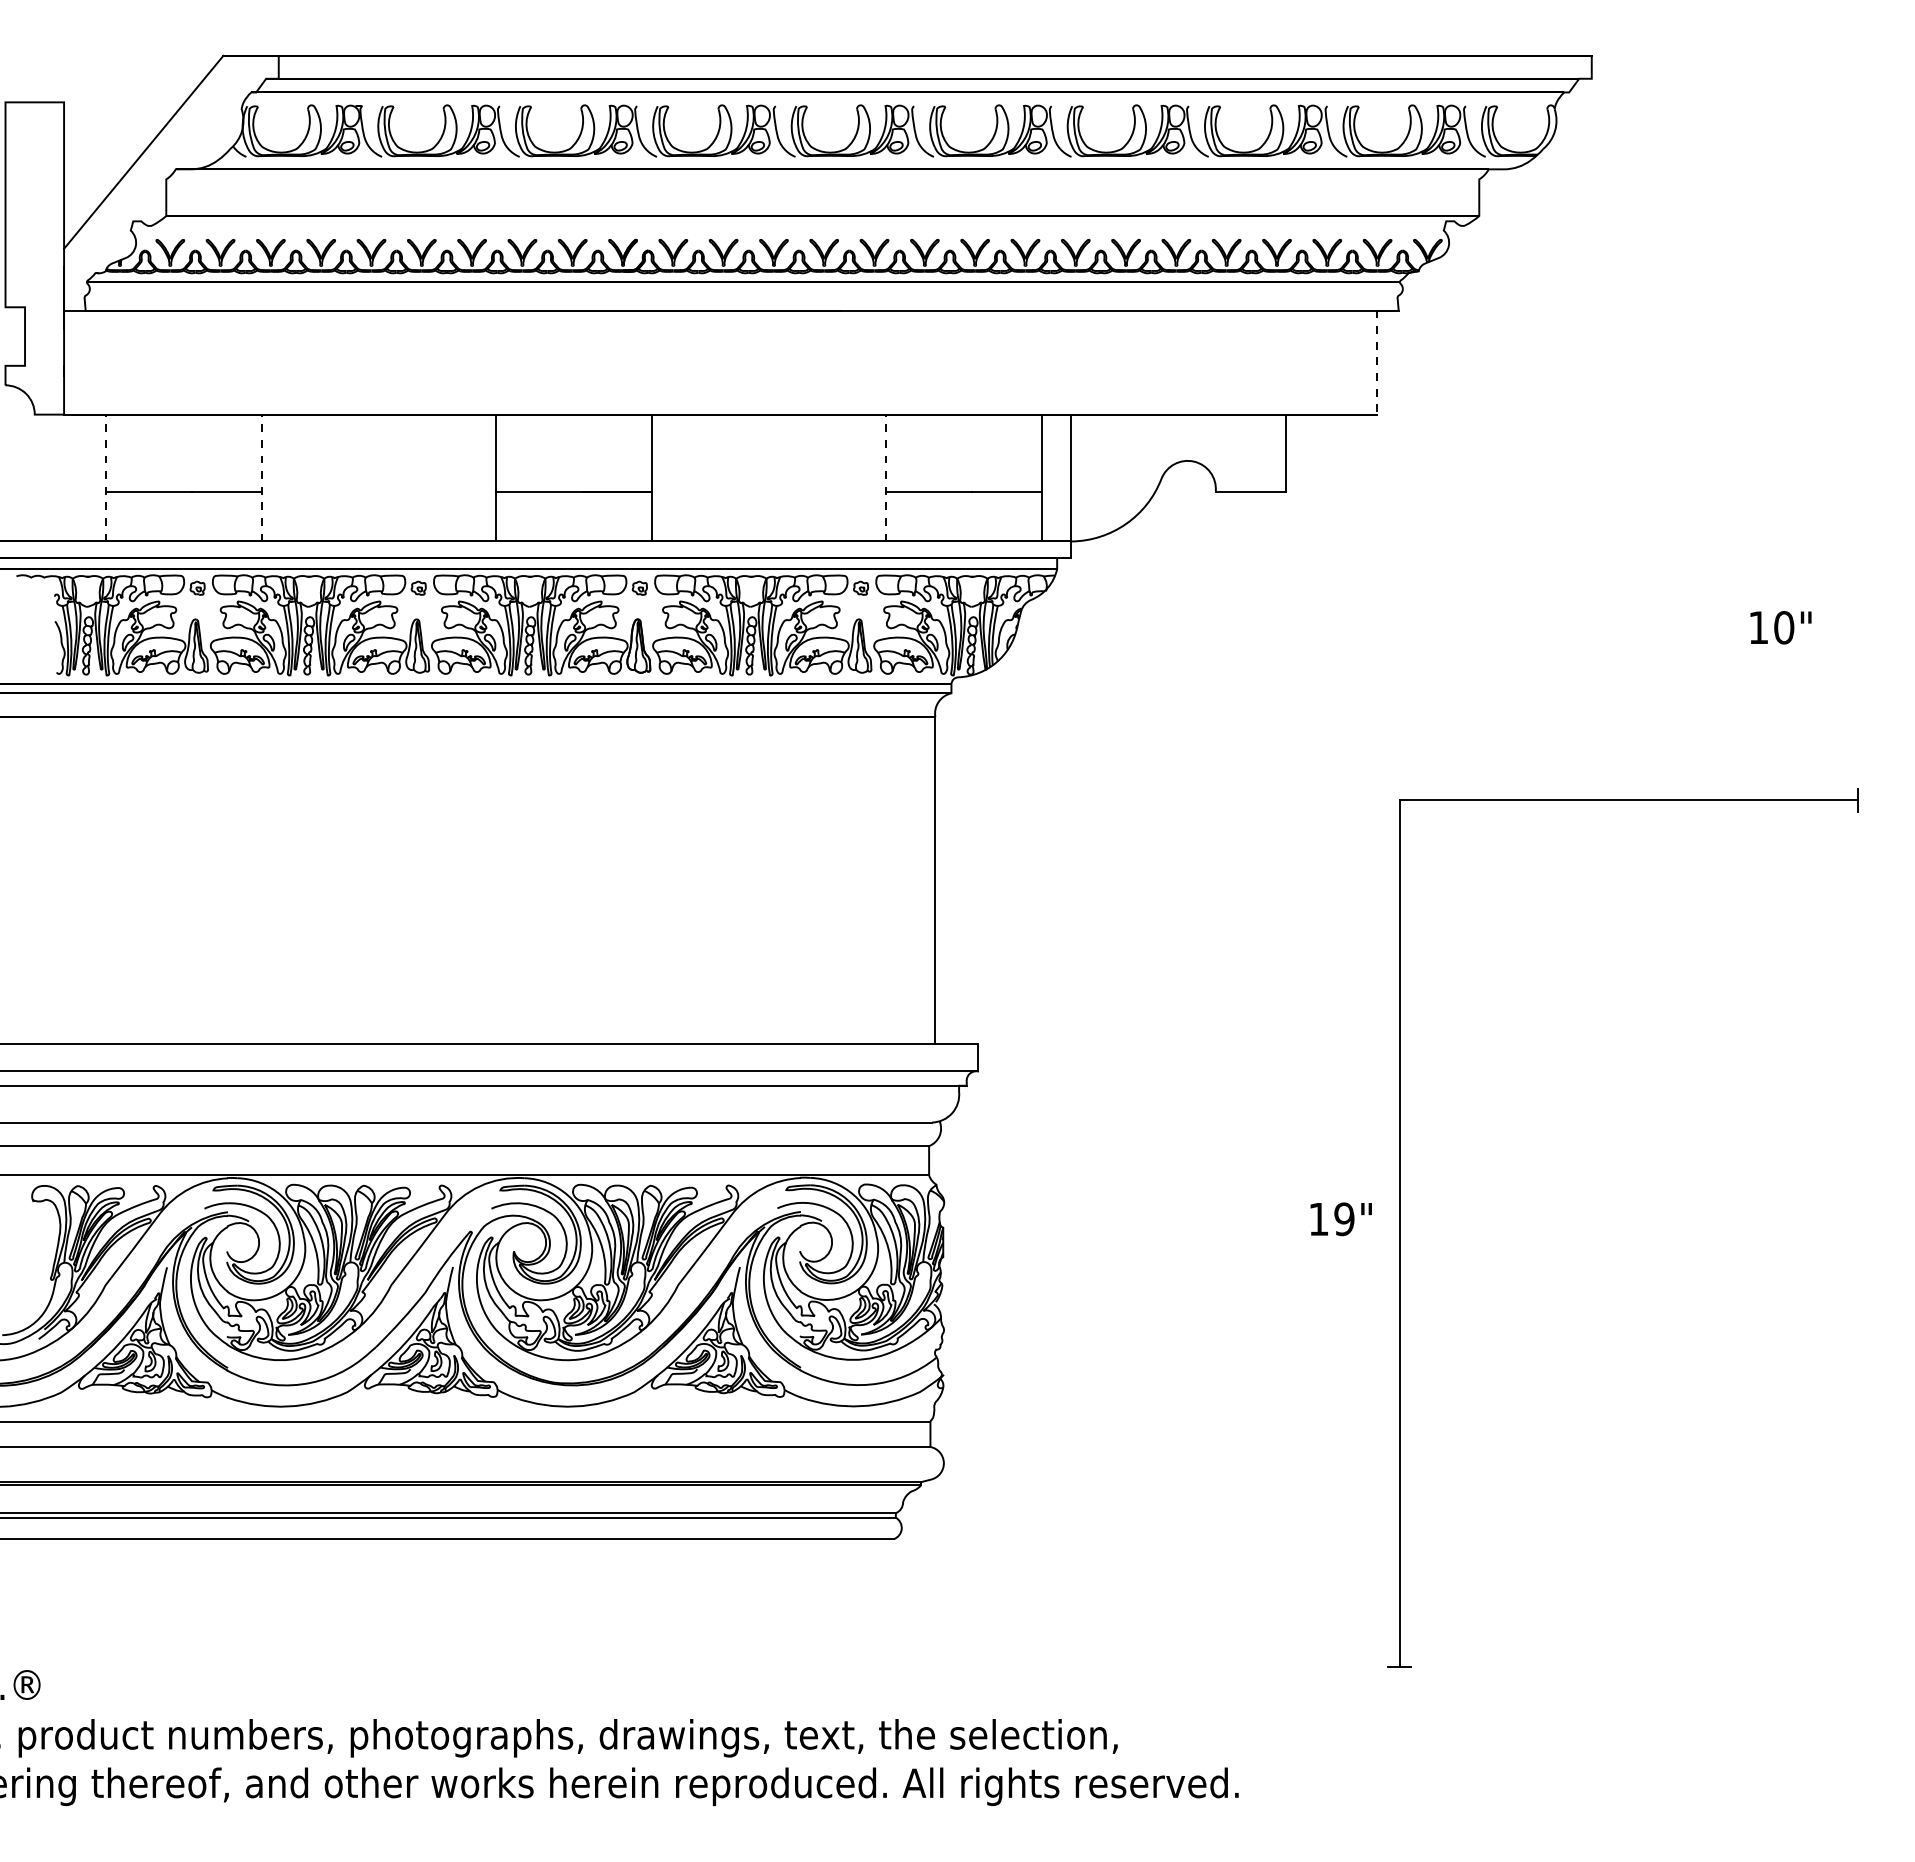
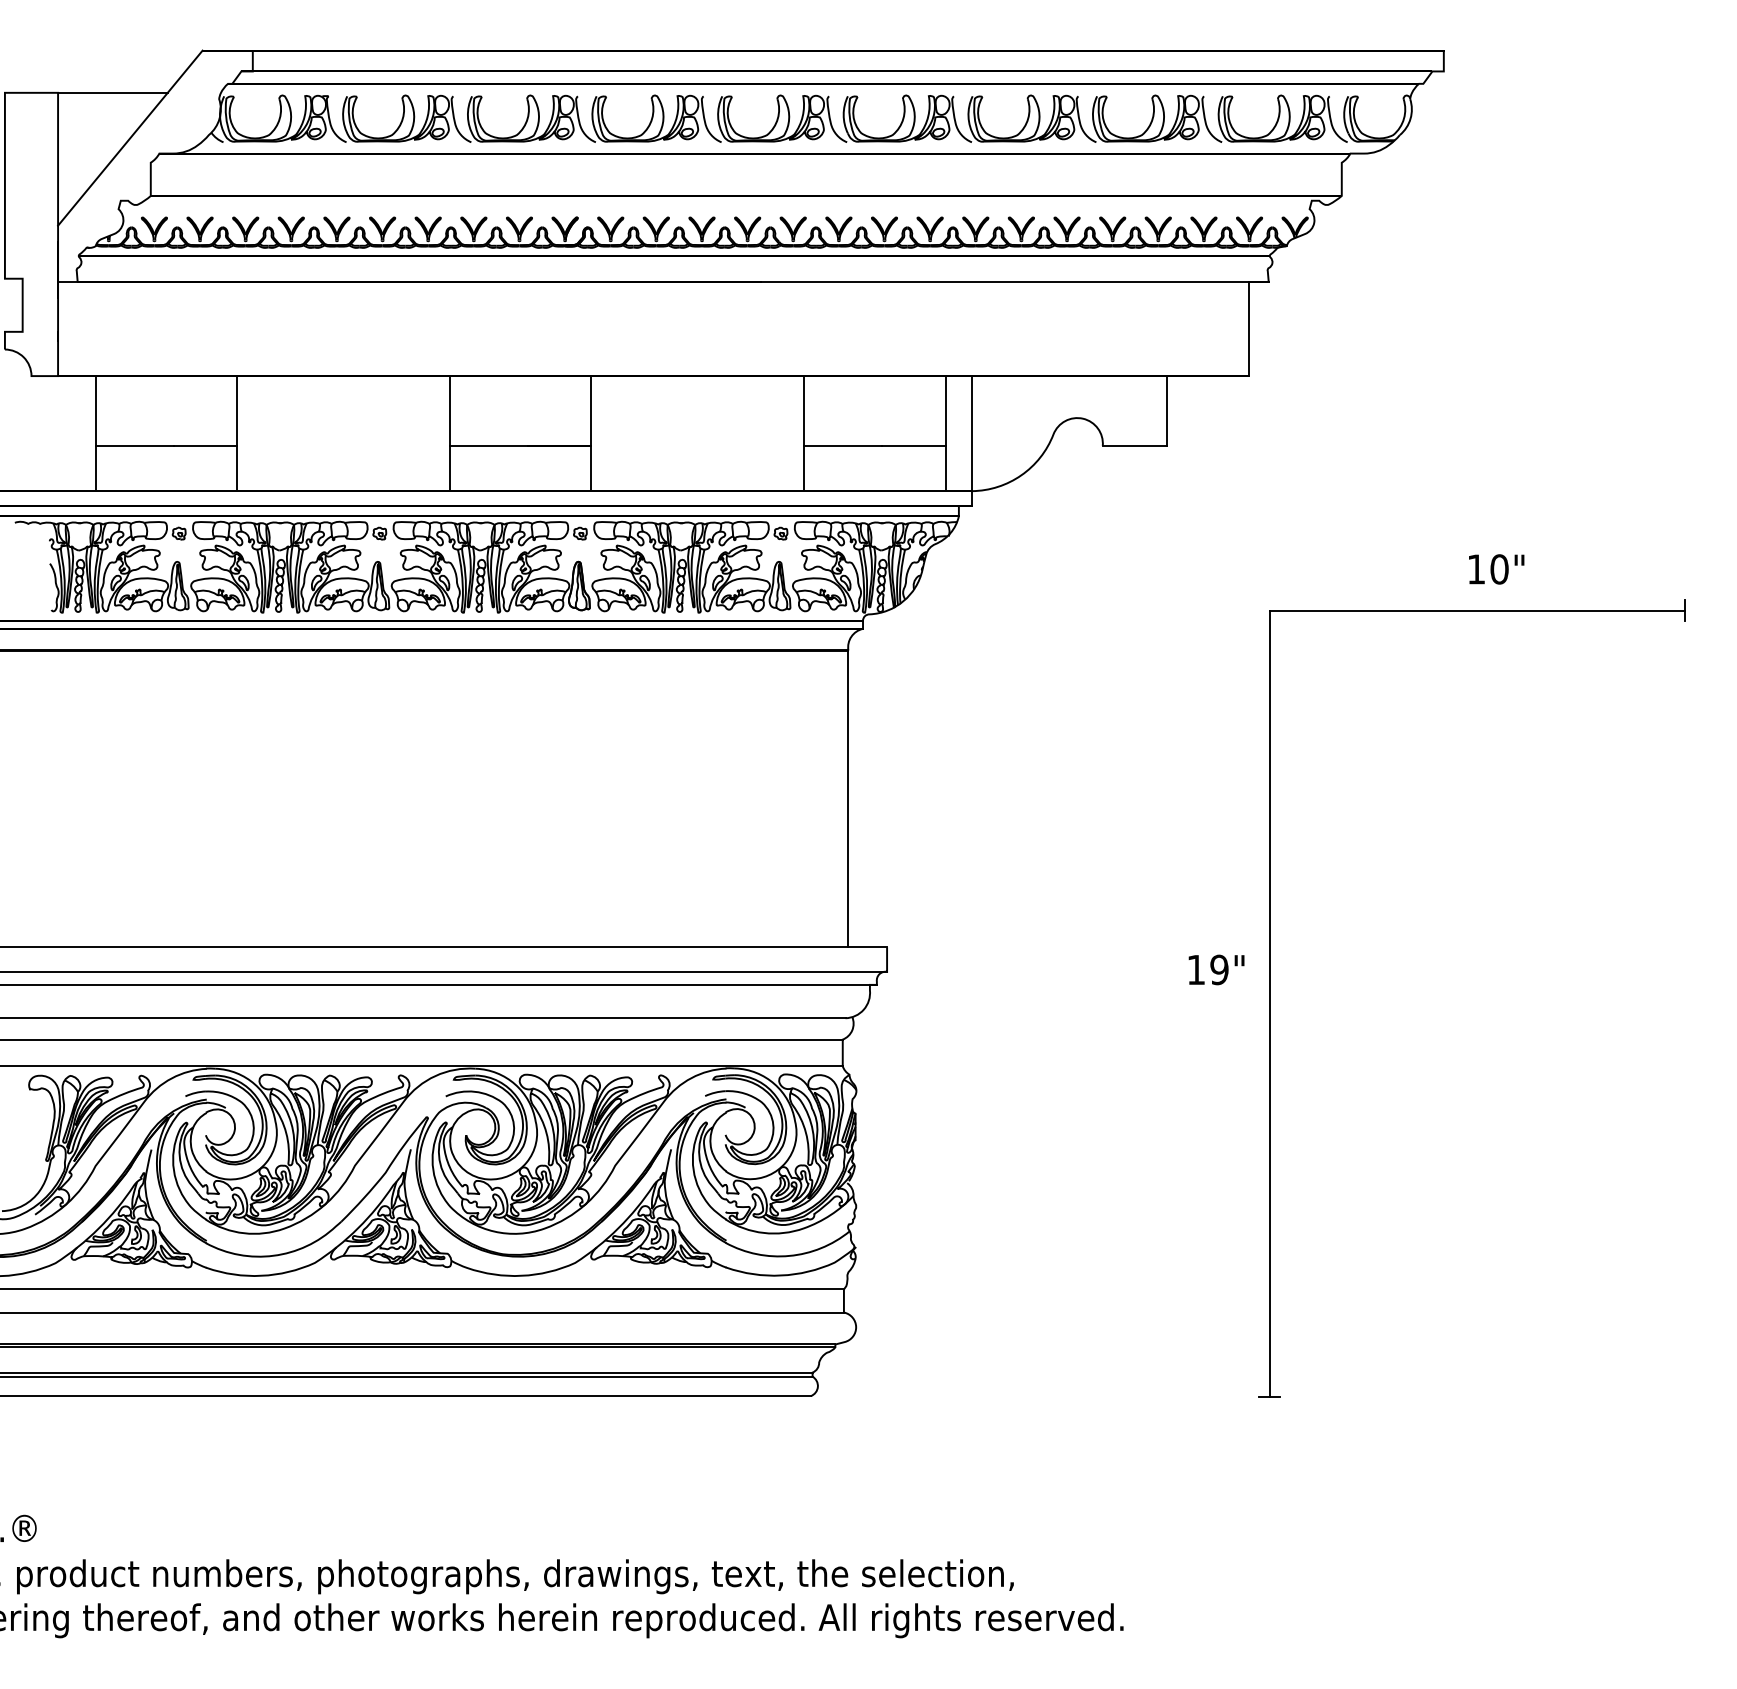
line: (124, 102) -> (112, 92), added
line: (1377, 362) -> (1249, 328), dashed -> solid
line: (105, 477) -> (95, 433), dashed -> solid
line: (261, 477) -> (237, 433), dashed -> solid
line: (886, 477) -> (804, 433), dashed -> solid
text: (1780, 627) -> (1496, 569), moved
text: (1340, 1219) -> (1215, 970), moved
part: (1400, 1227) -> (1270, 998), moved

